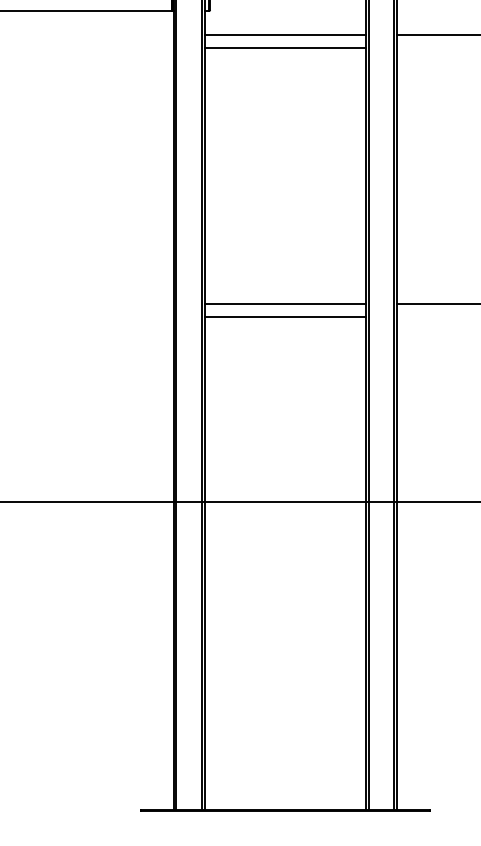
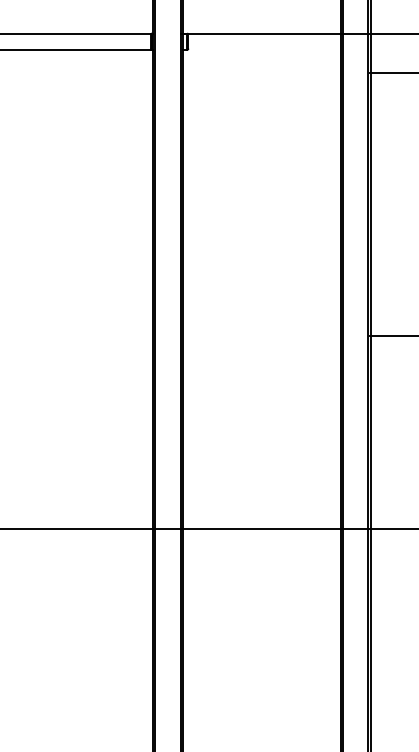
line: (285, 34) -> (261, 72), removed
line: (285, 47) -> (261, 85), removed
line: (285, 303) -> (261, 335), removed
line: (285, 316) -> (261, 347), removed

